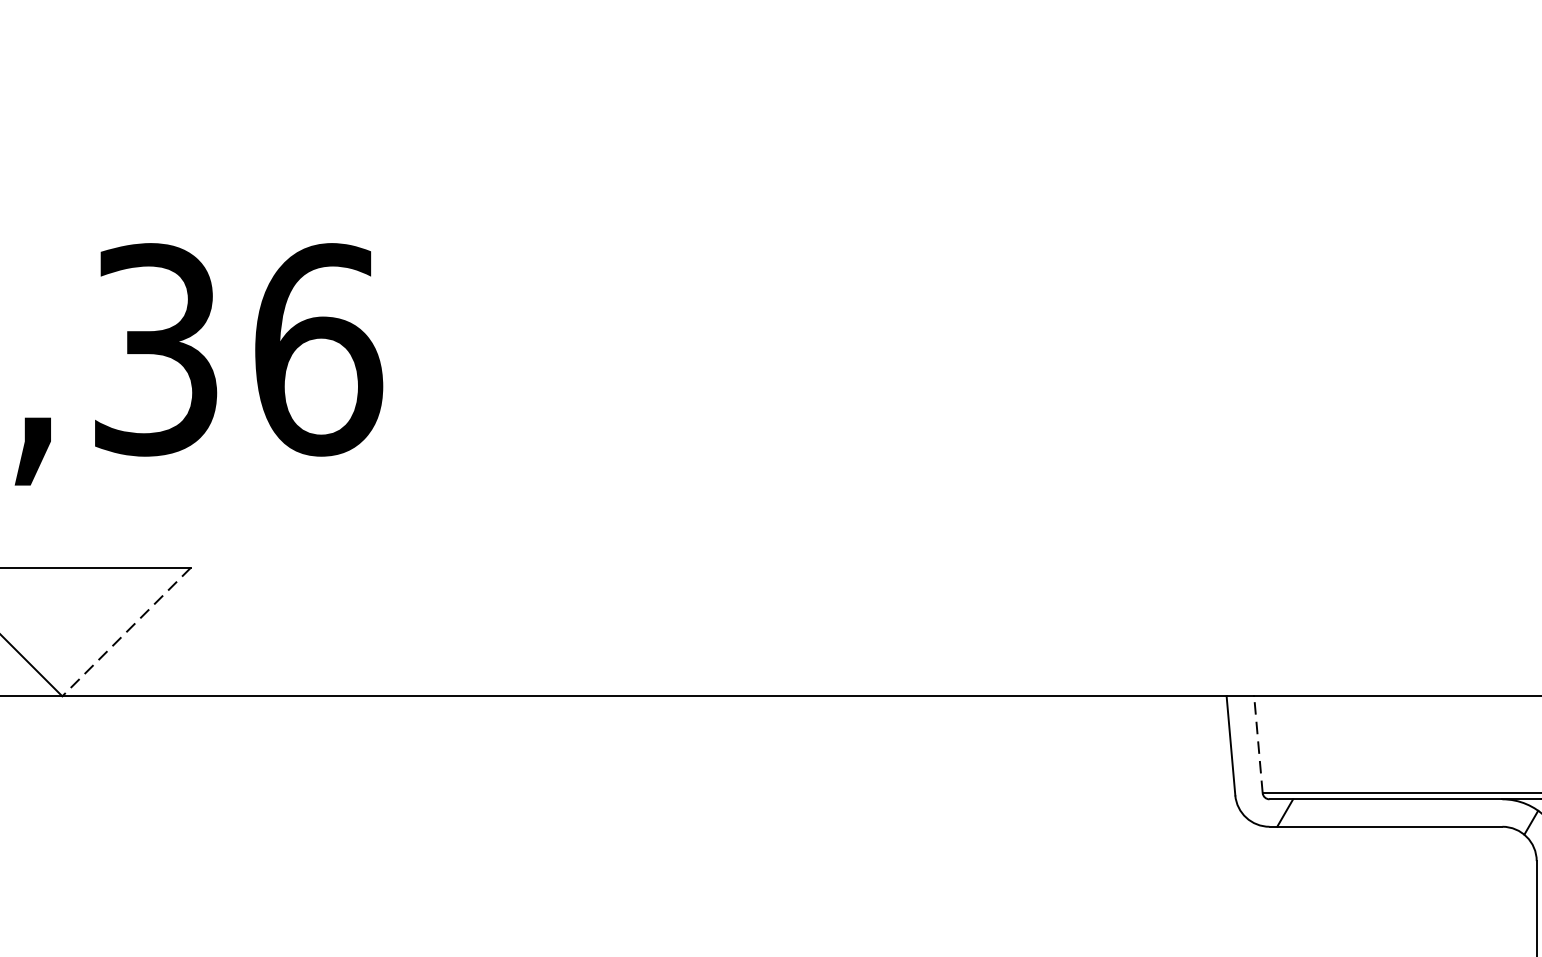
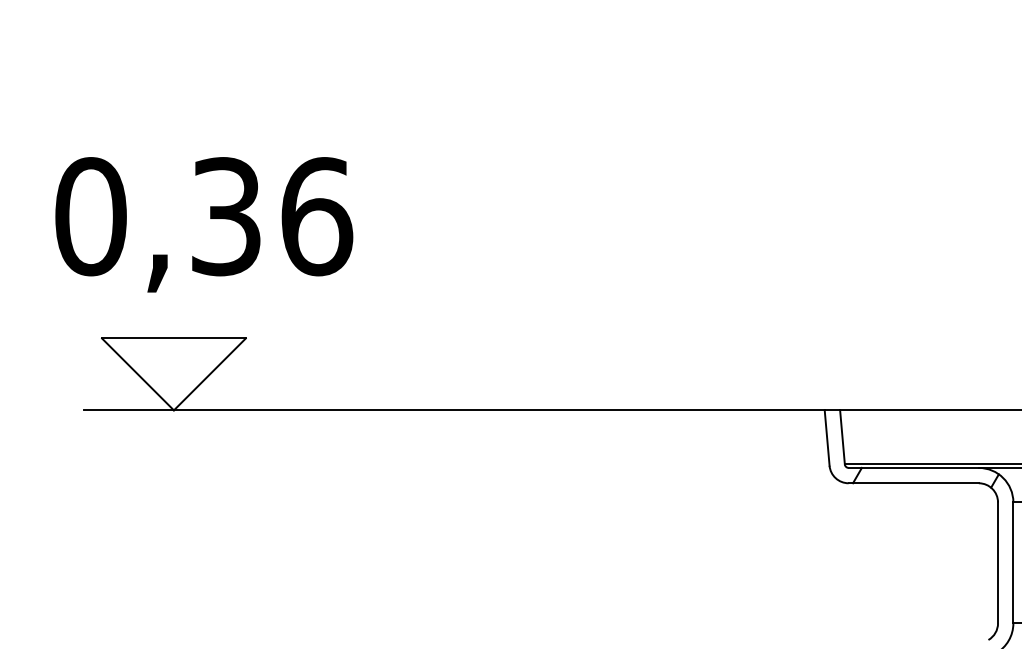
line: (125, 632) -> (209, 374), dashed -> solid
line: (1258, 743) -> (842, 436), dashed -> solid

